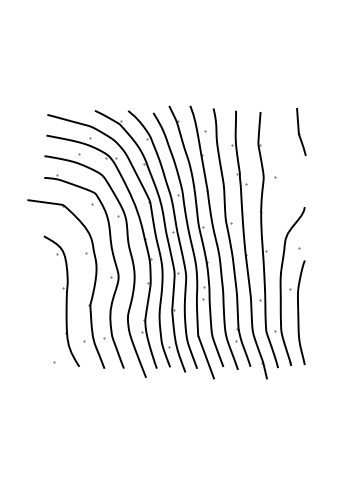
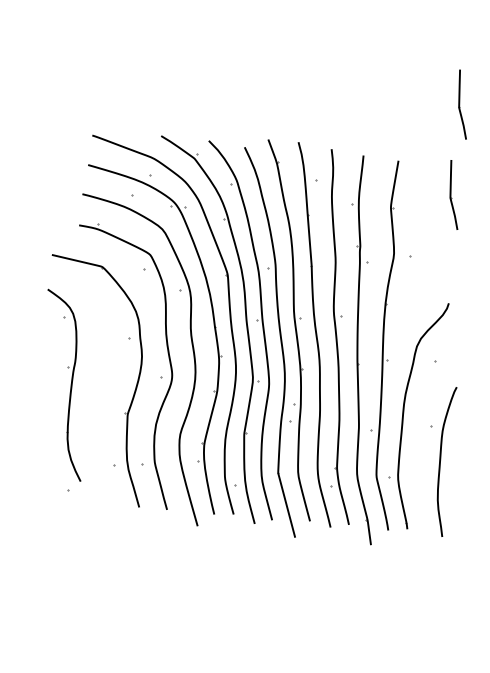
part: (301, 68) -> (463, 103), added
part: (61, 300) -> (64, 384), moved
part: (297, 312) -> (439, 460), moved

